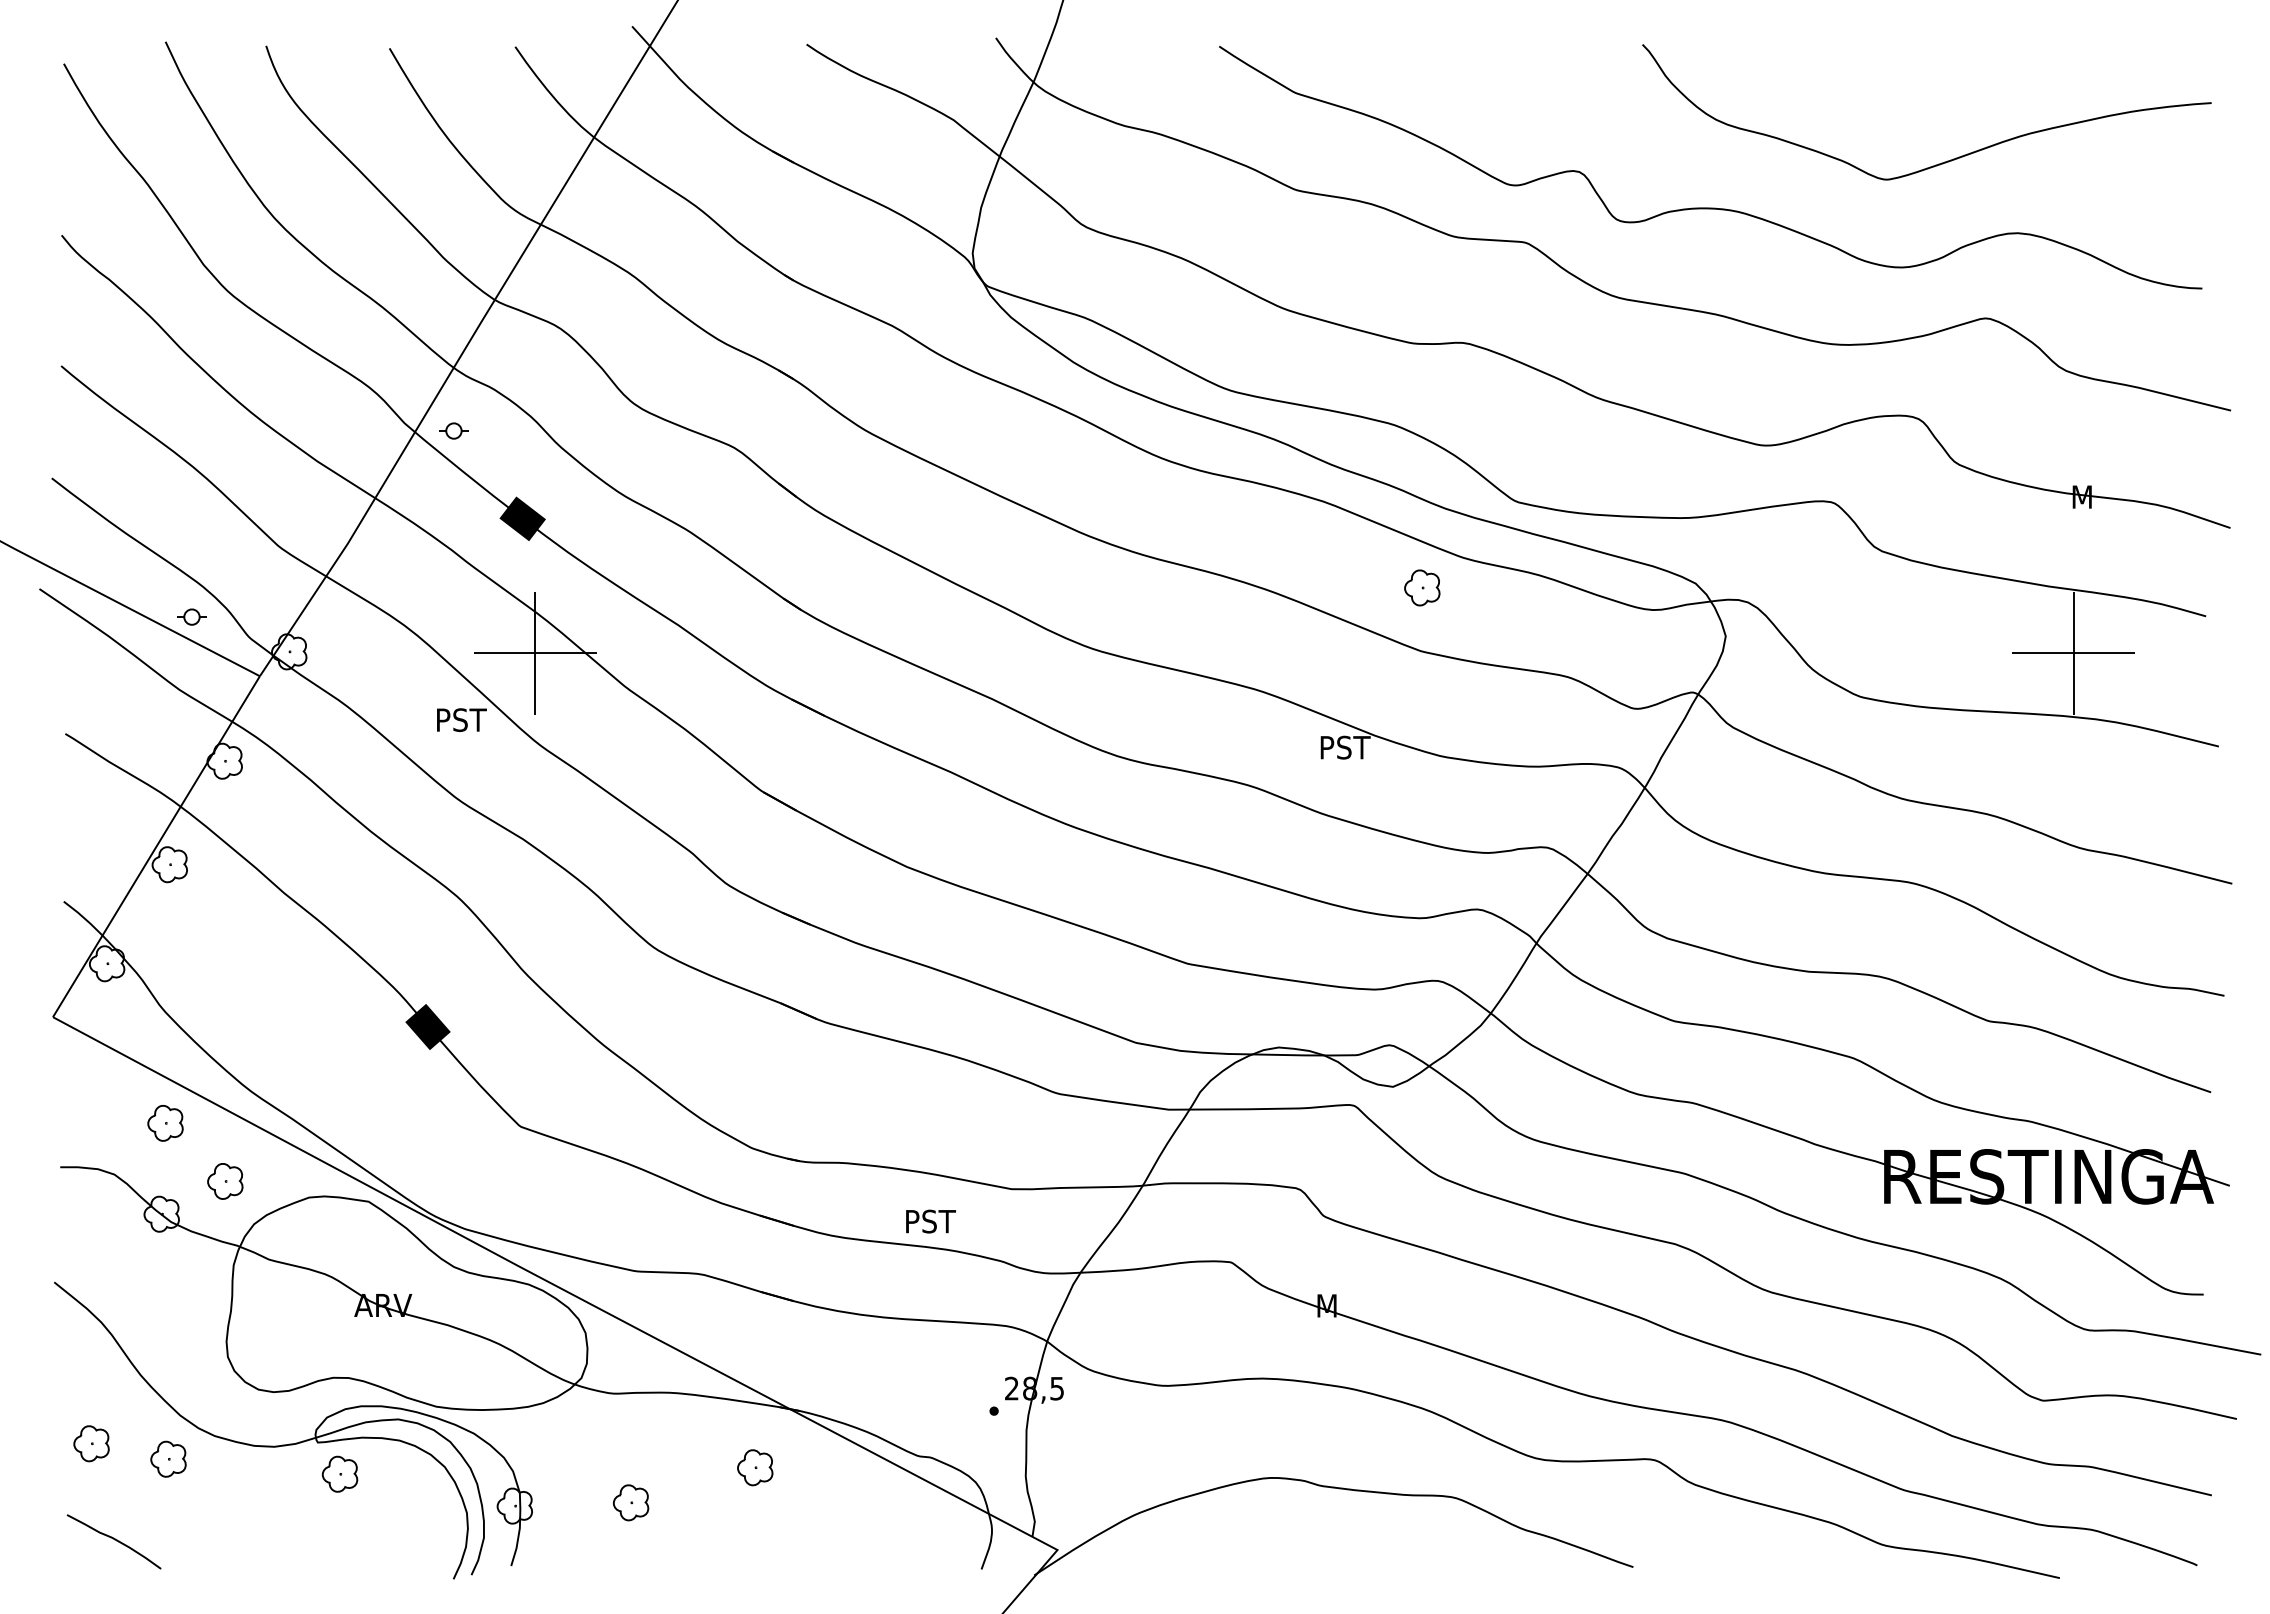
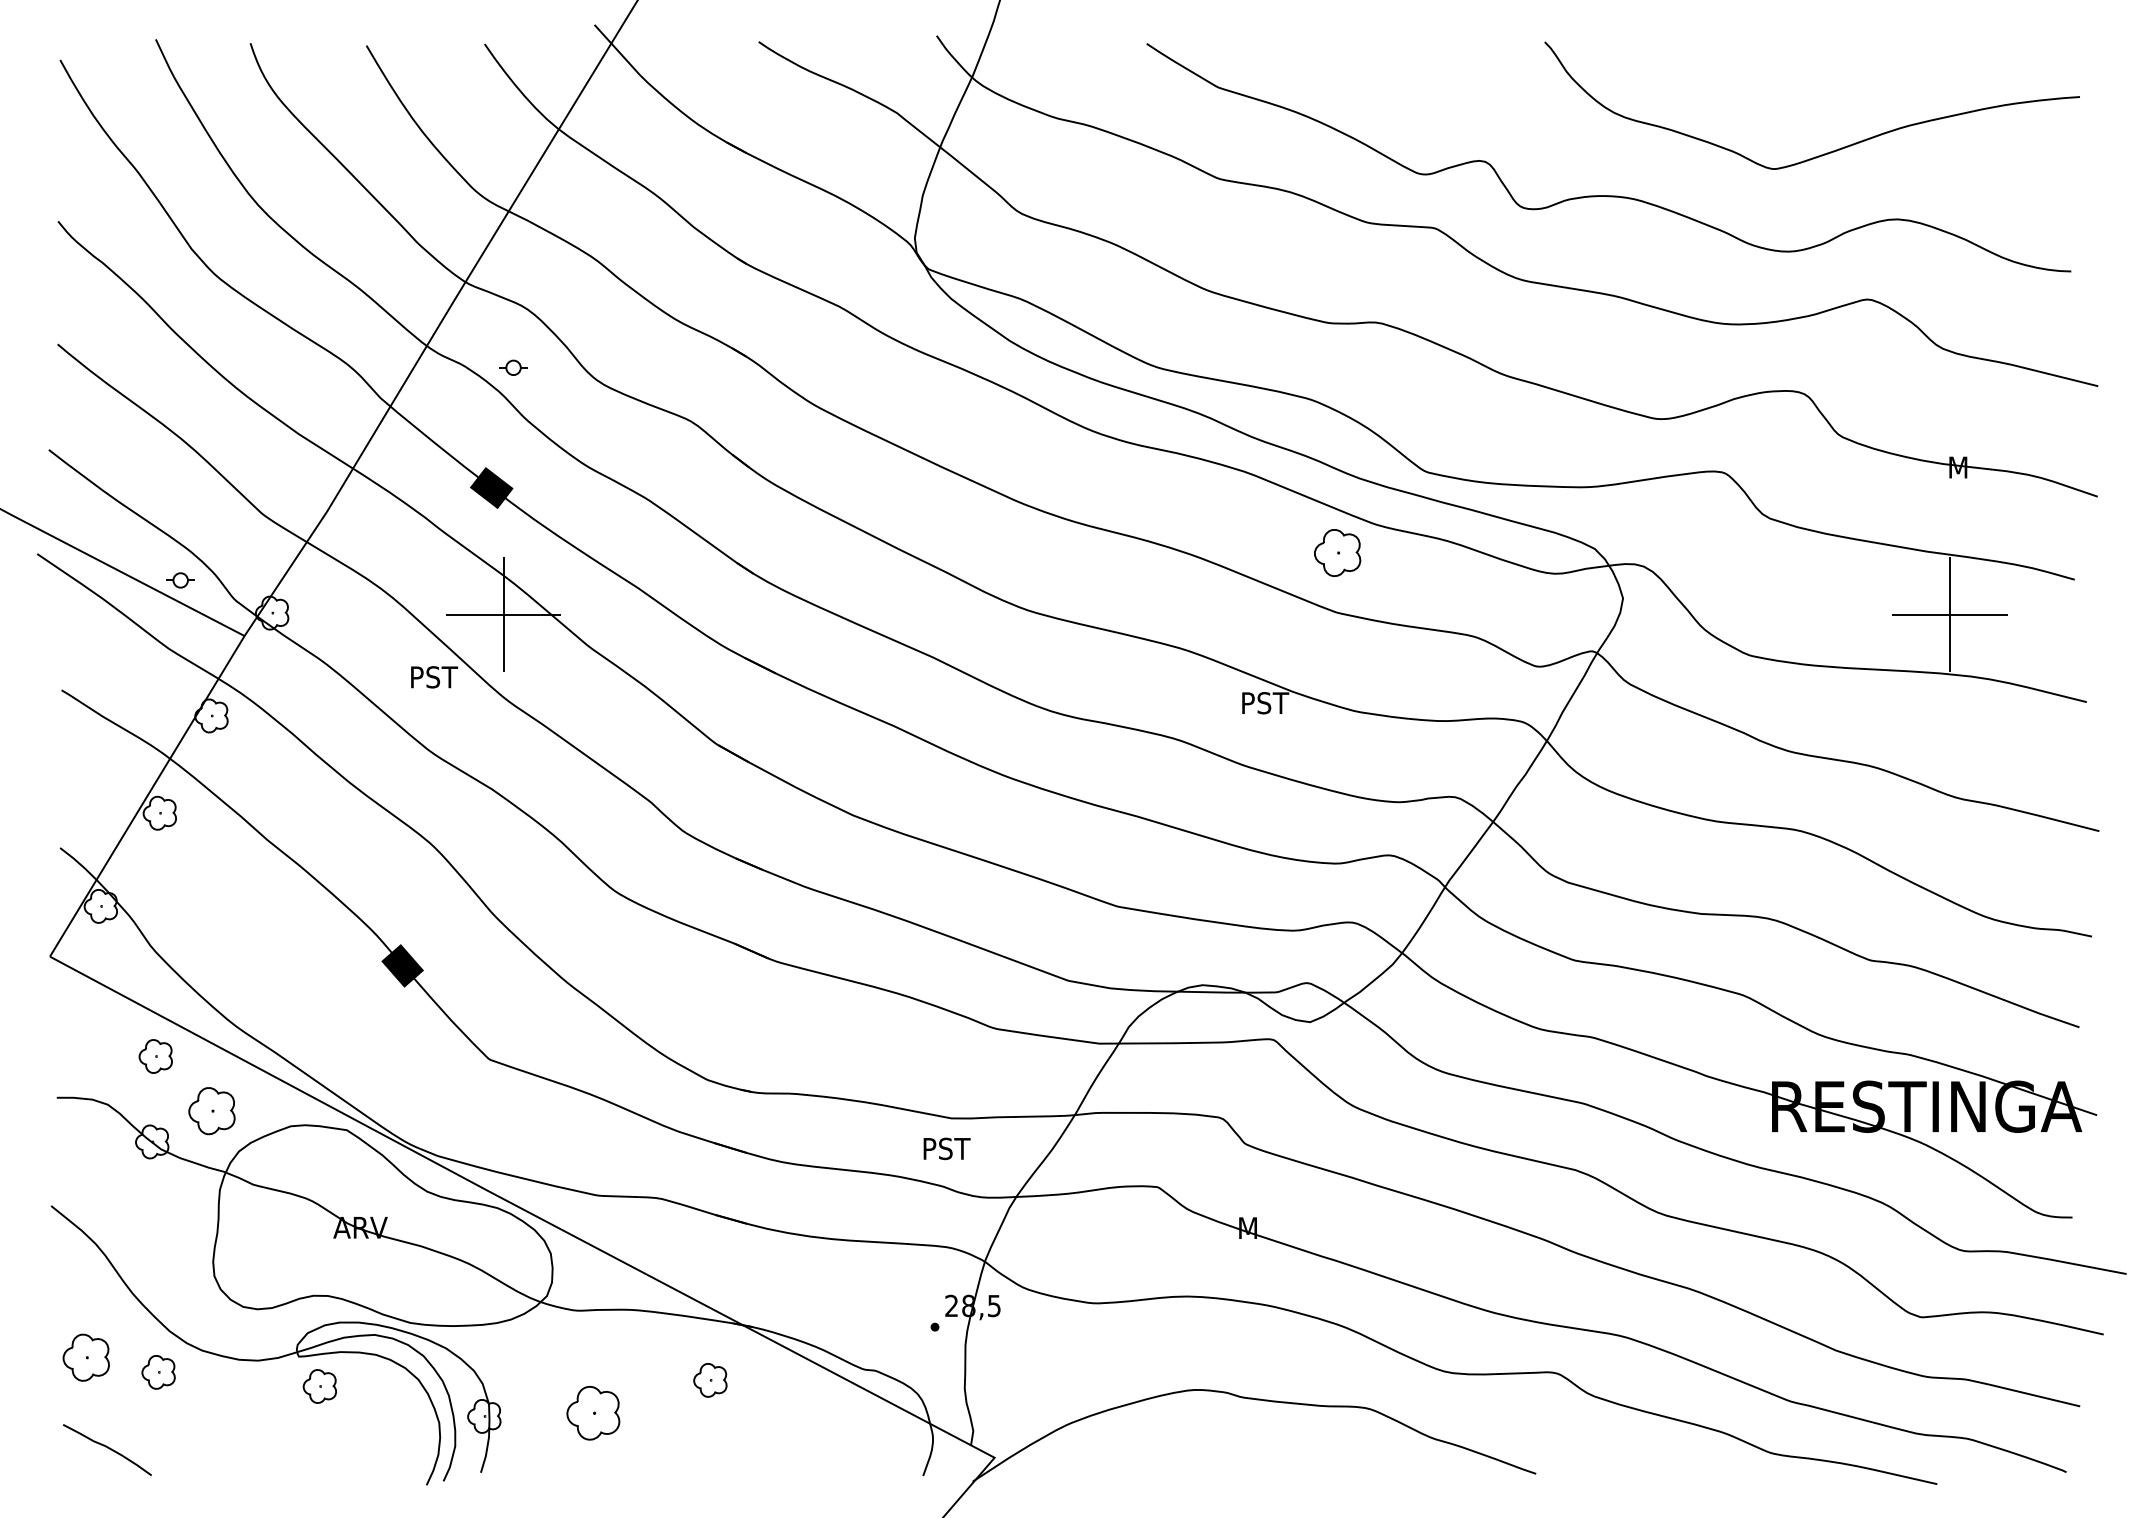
part: (453, 430) -> (513, 367), moved
part: (1422, 587) -> (1337, 552), size x1.4
part: (225, 1181) -> (212, 1111), size x1.4
text: (930, 1221) -> (946, 1148), moved
part: (91, 1443) -> (86, 1357), size x1.4
part: (631, 1502) -> (594, 1413), size x1.6

